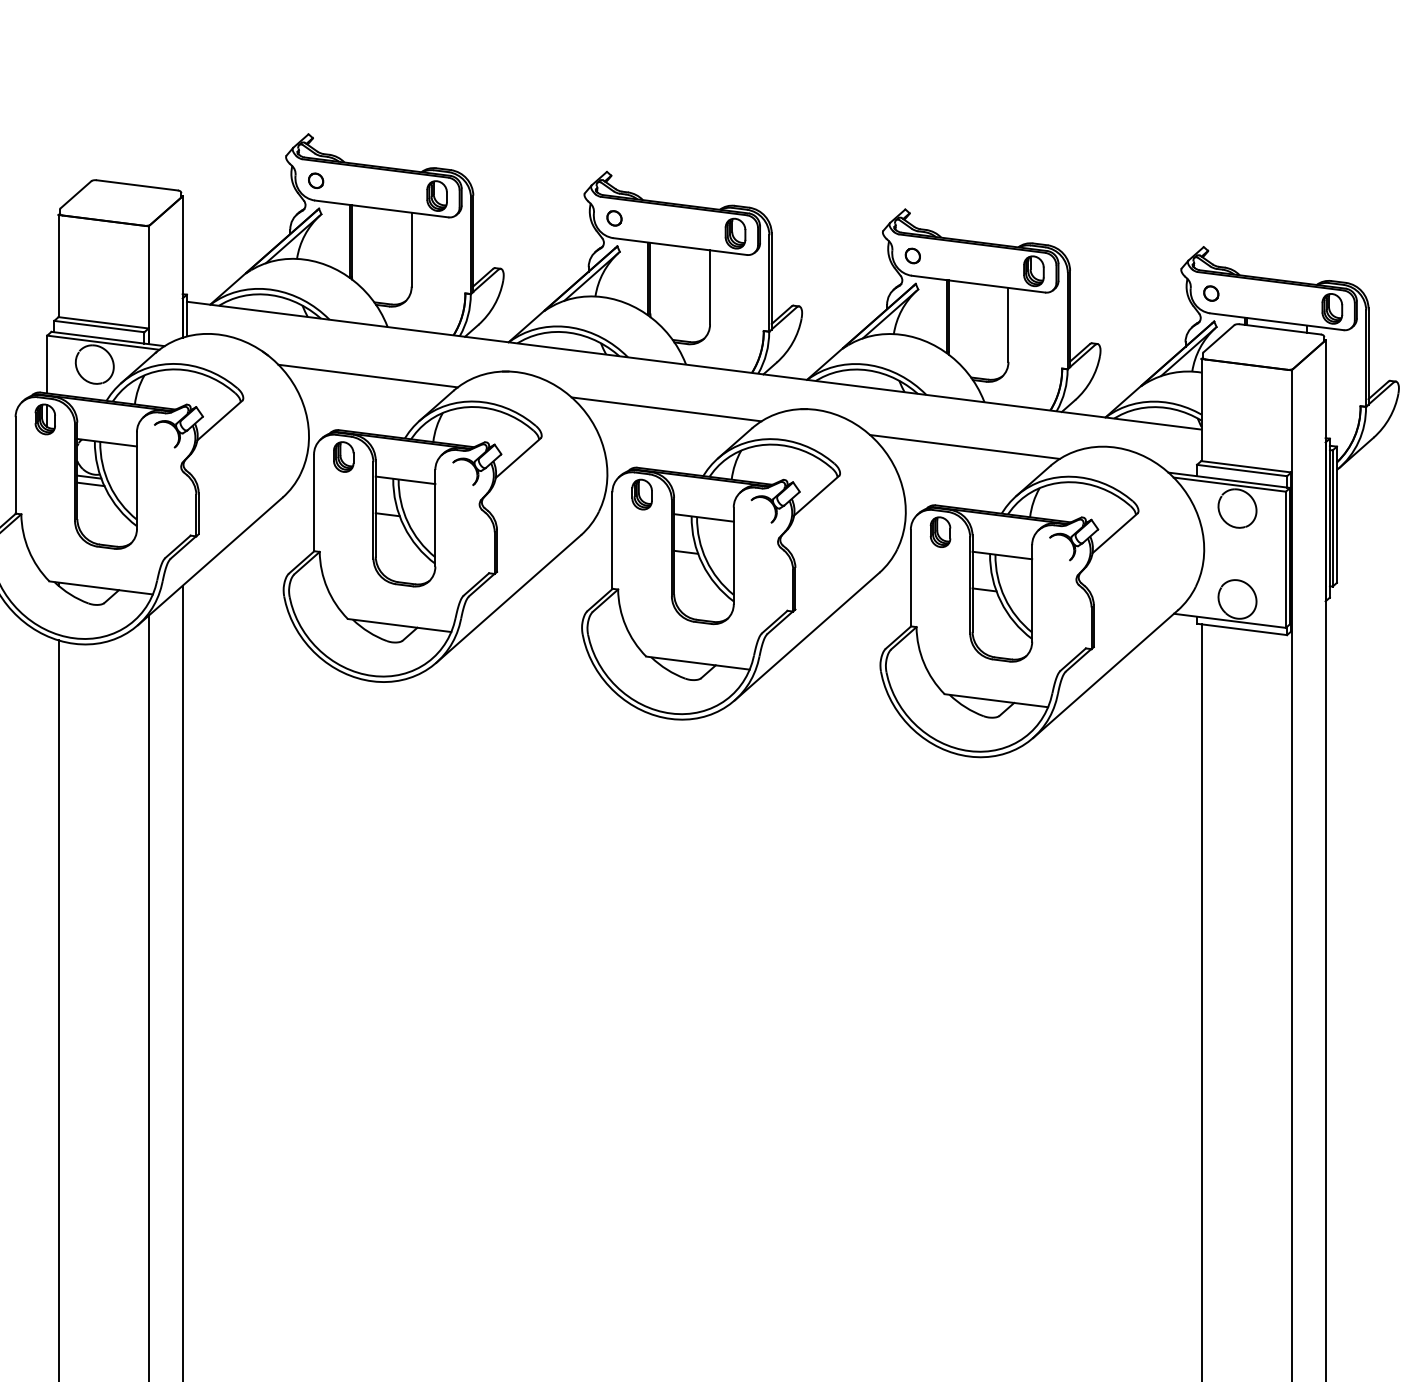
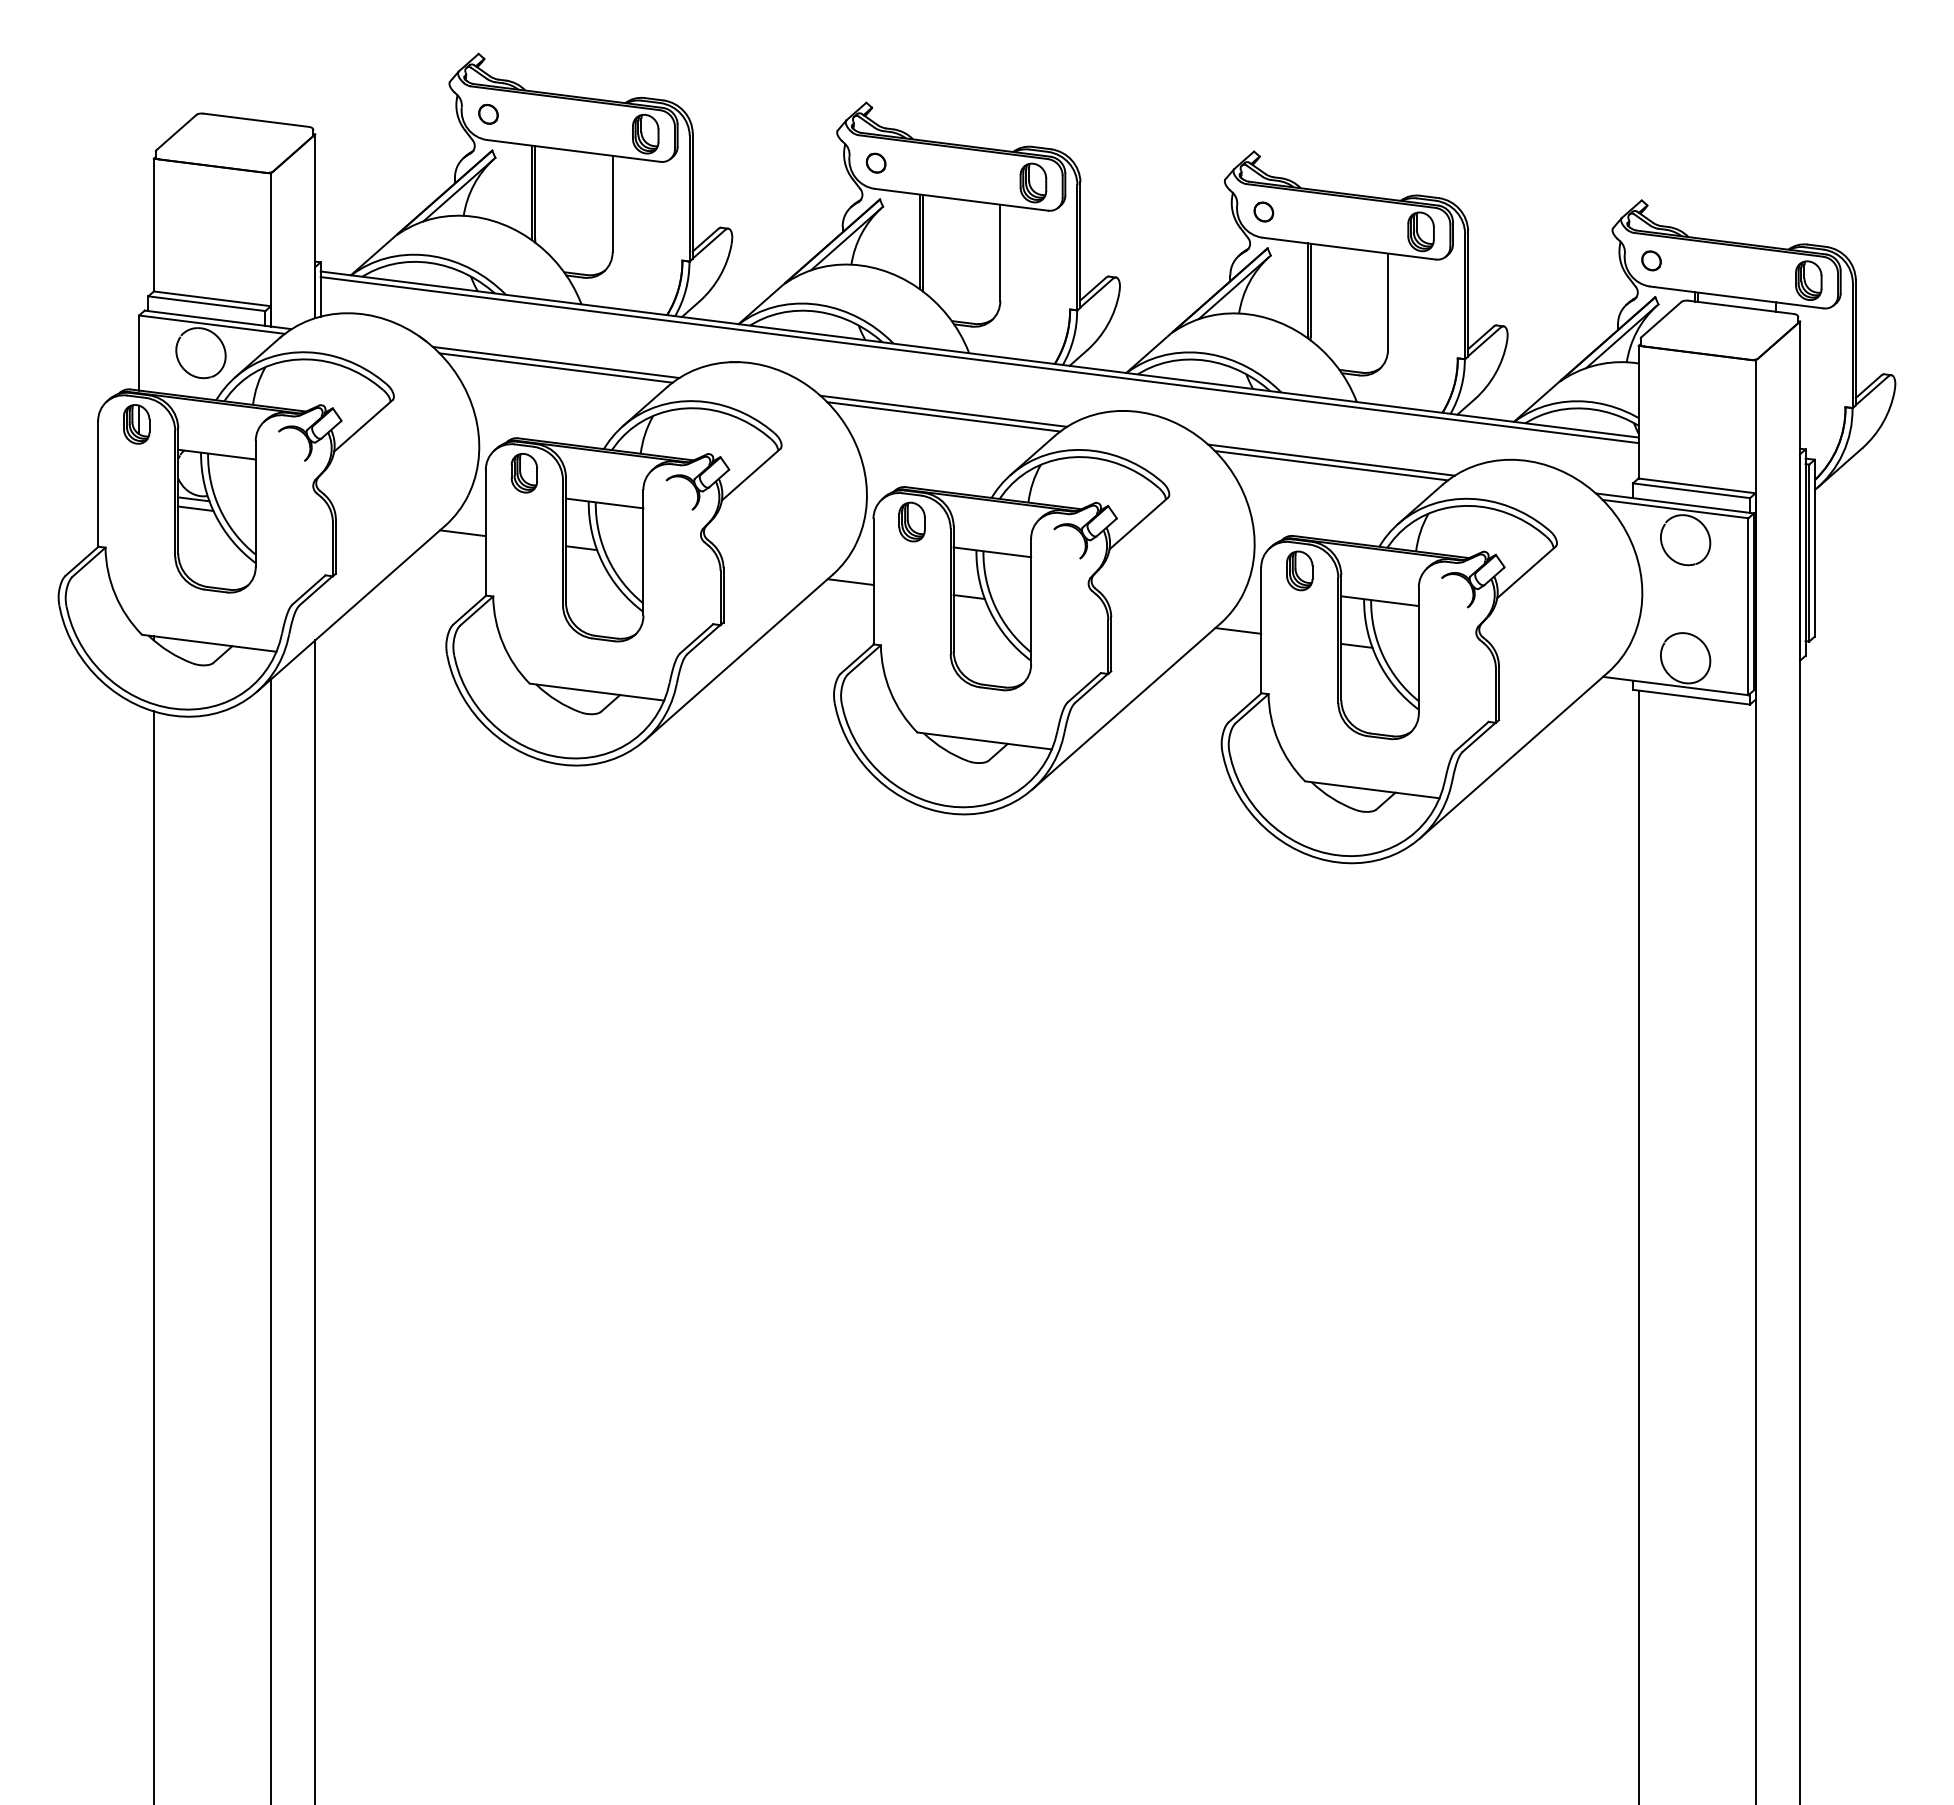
line: (694, 370) -> (979, 360), added
line: (367, 371) -> (555, 361), added
line: (666, 413) -> (943, 416), added
line: (964, 451) -> (1331, 465), added
line: (296, 503) -> (462, 533), added
line: (594, 540) -> (850, 581), added
line: (893, 578) -> (1238, 630), added

